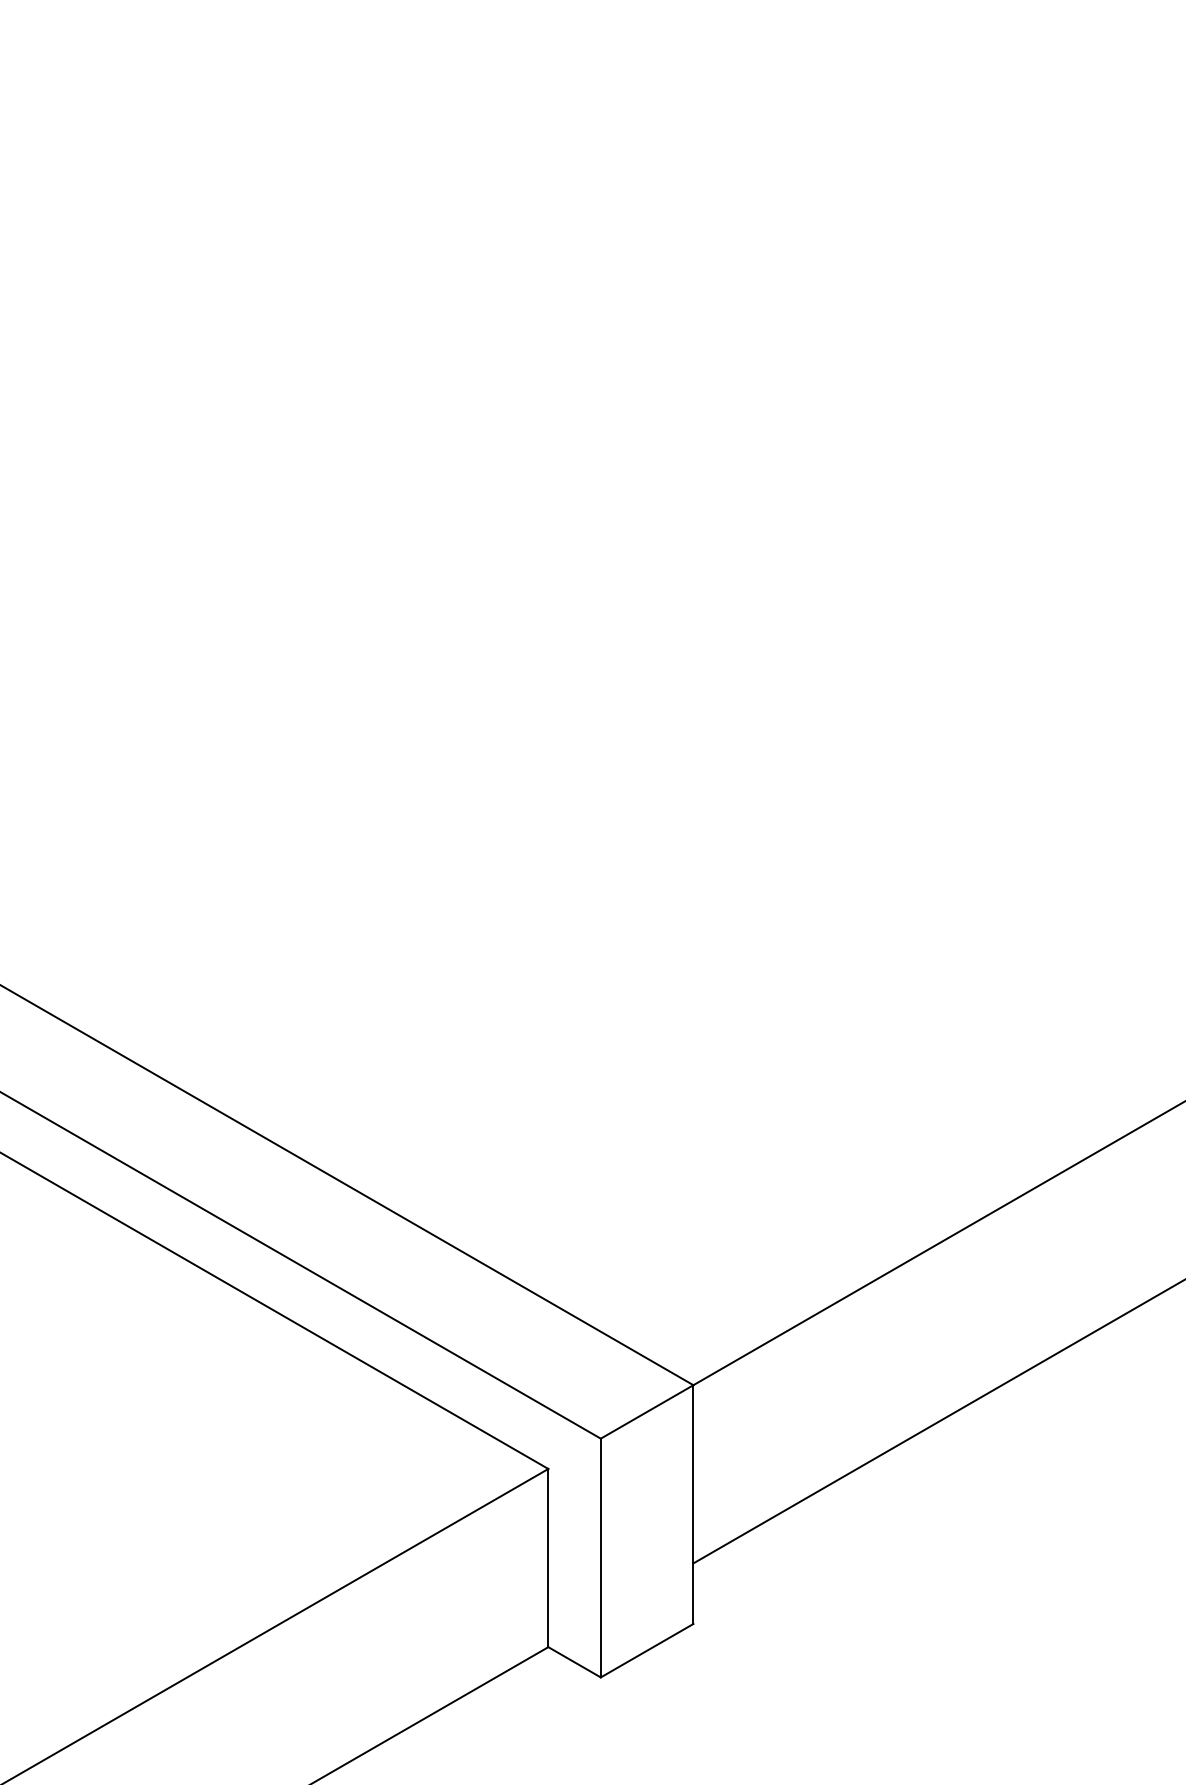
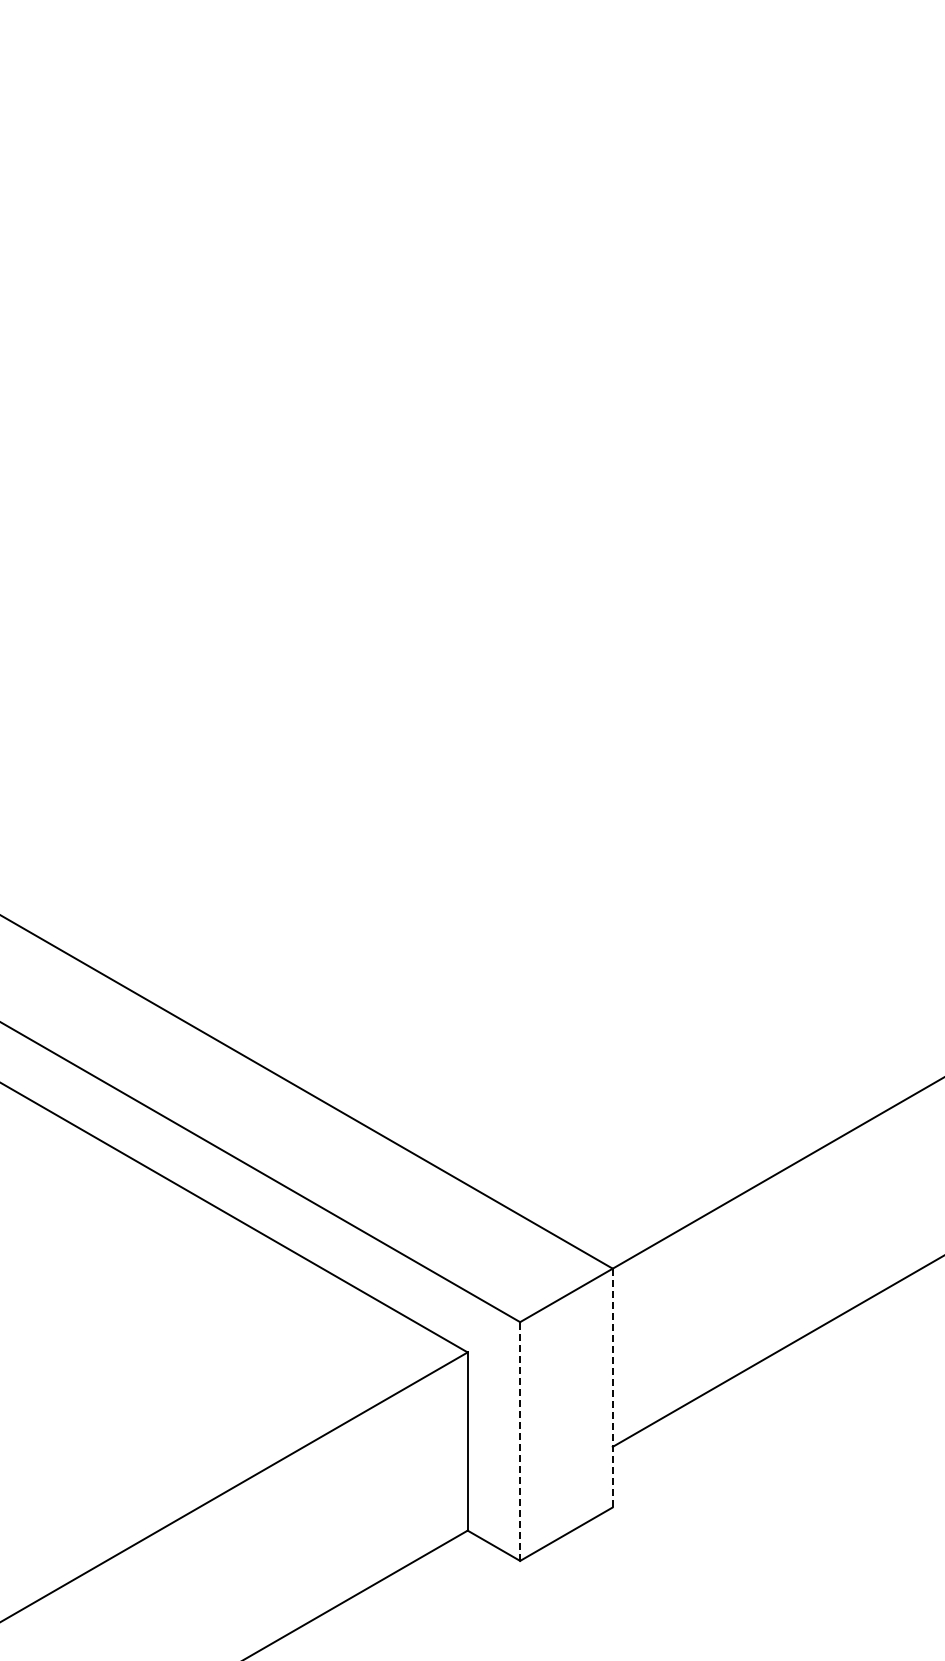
line: (693, 1505) -> (612, 1388), solid -> dashed
line: (600, 1557) -> (519, 1440), solid -> dashed

